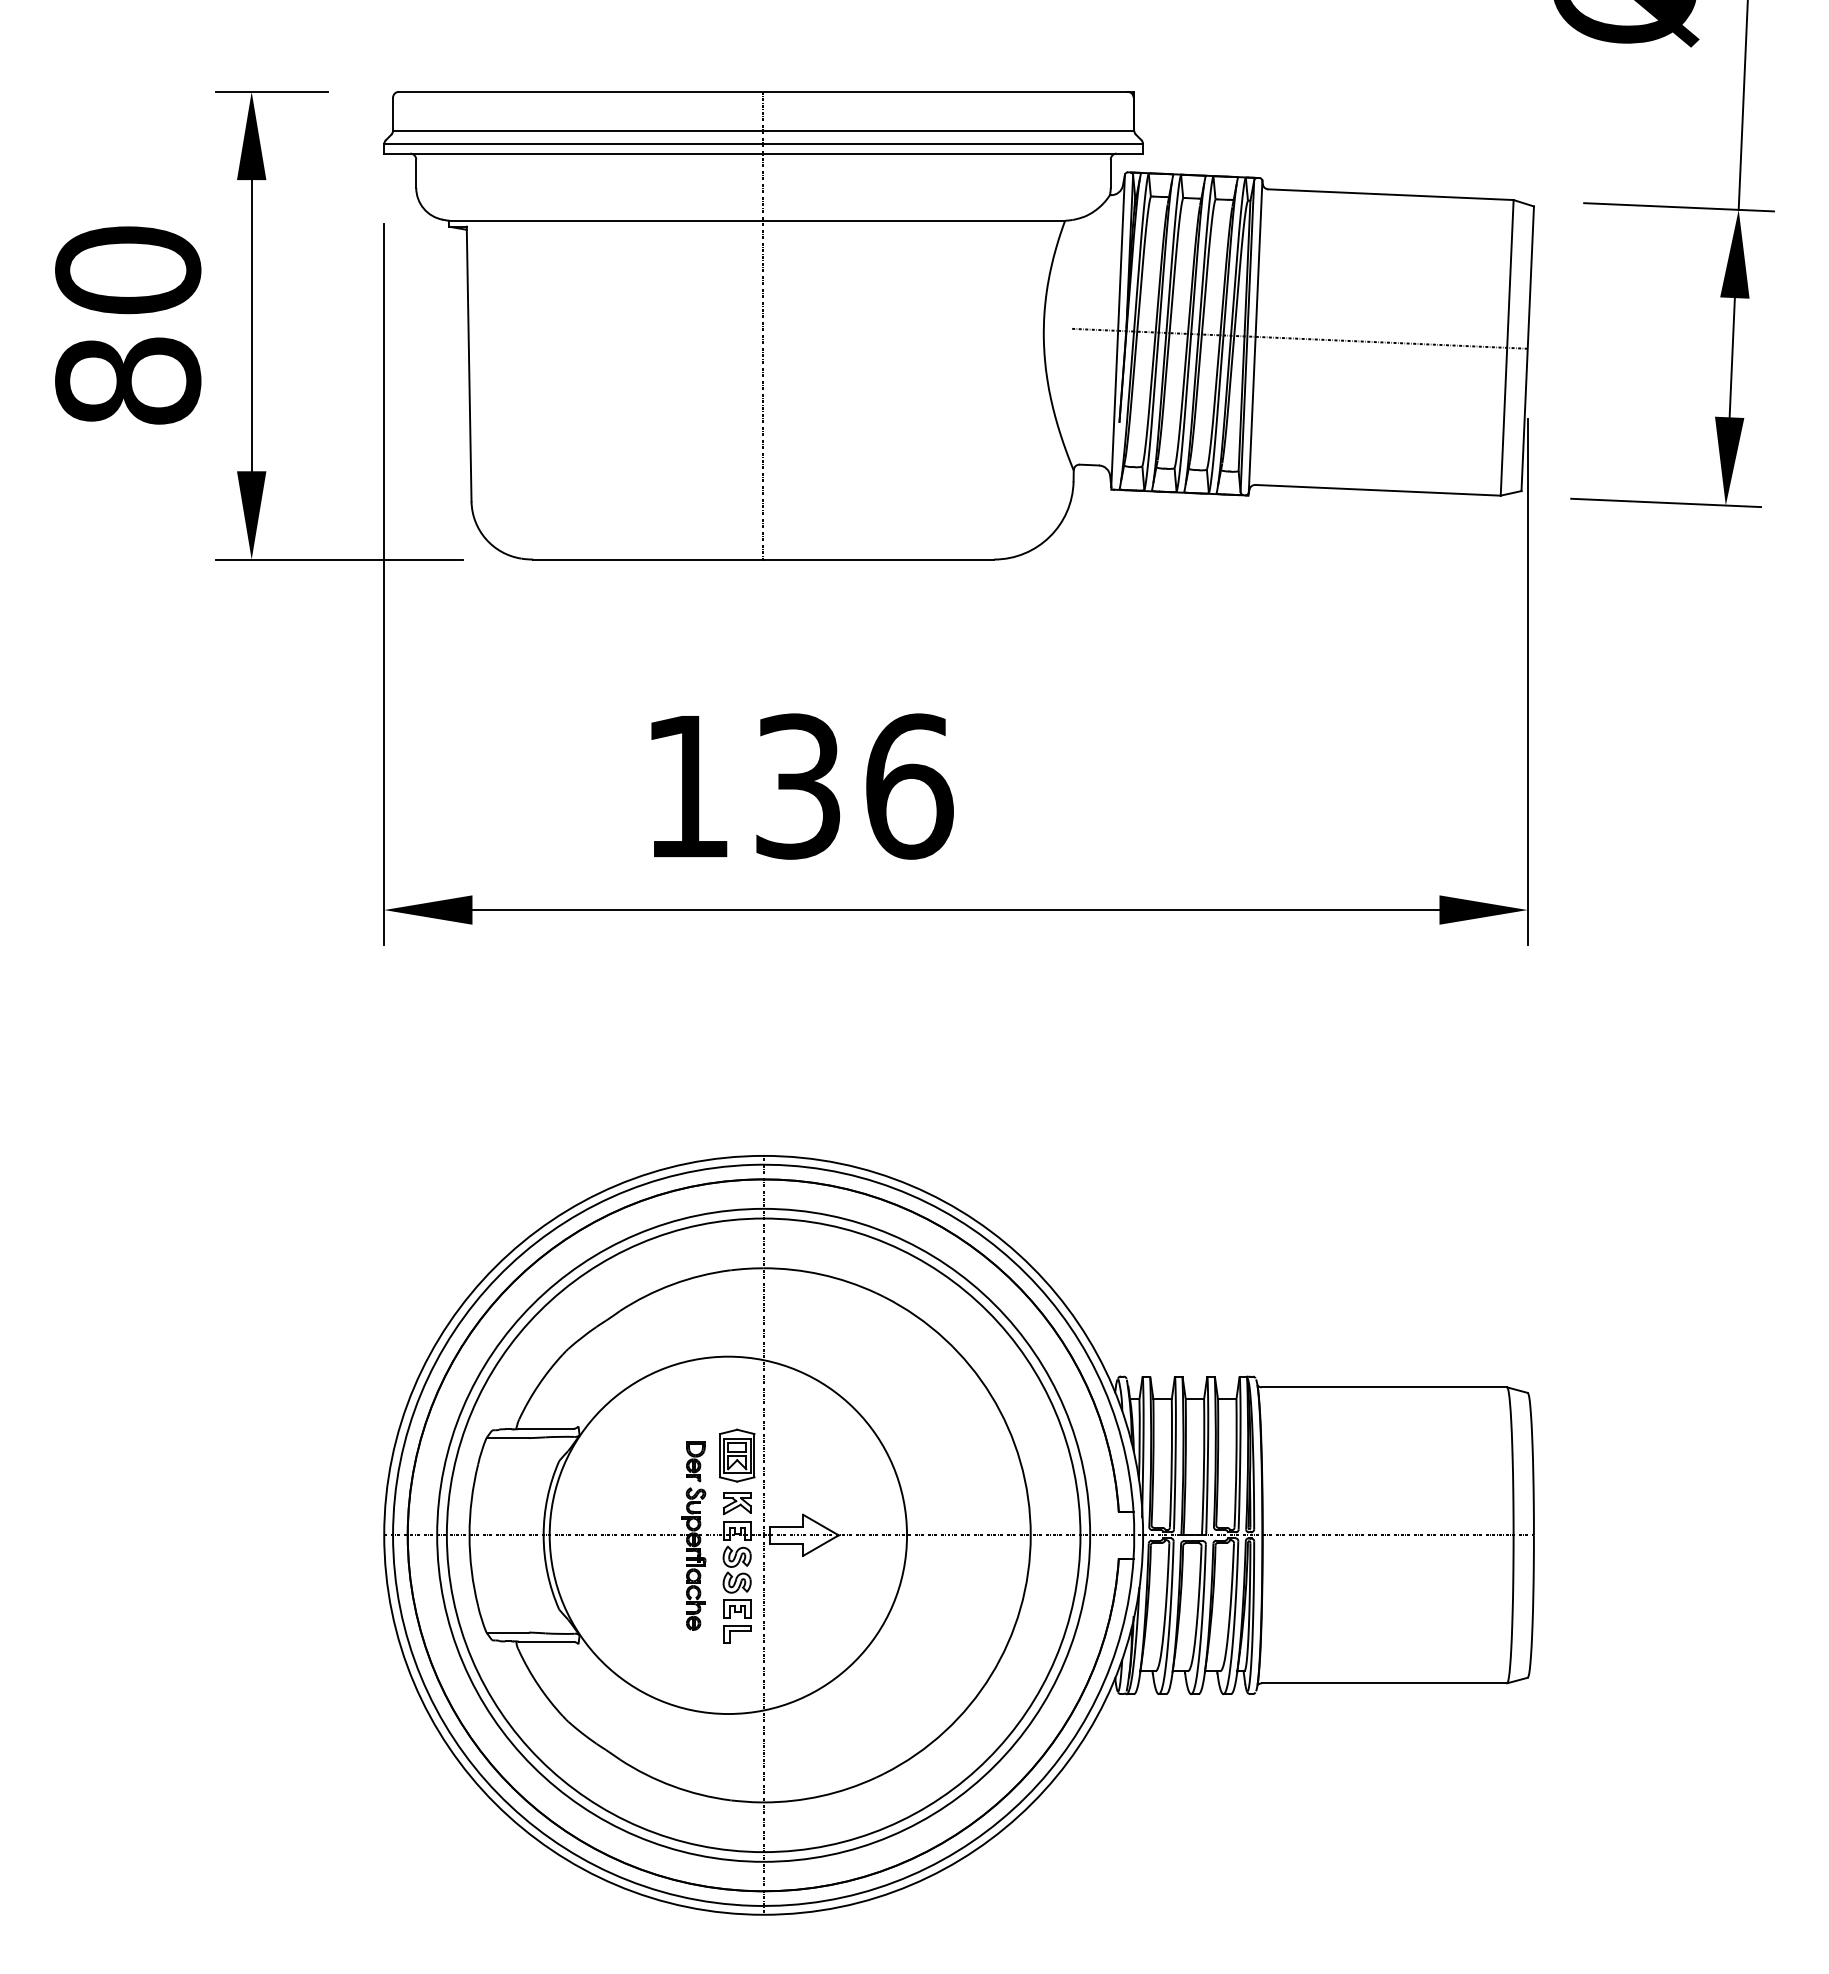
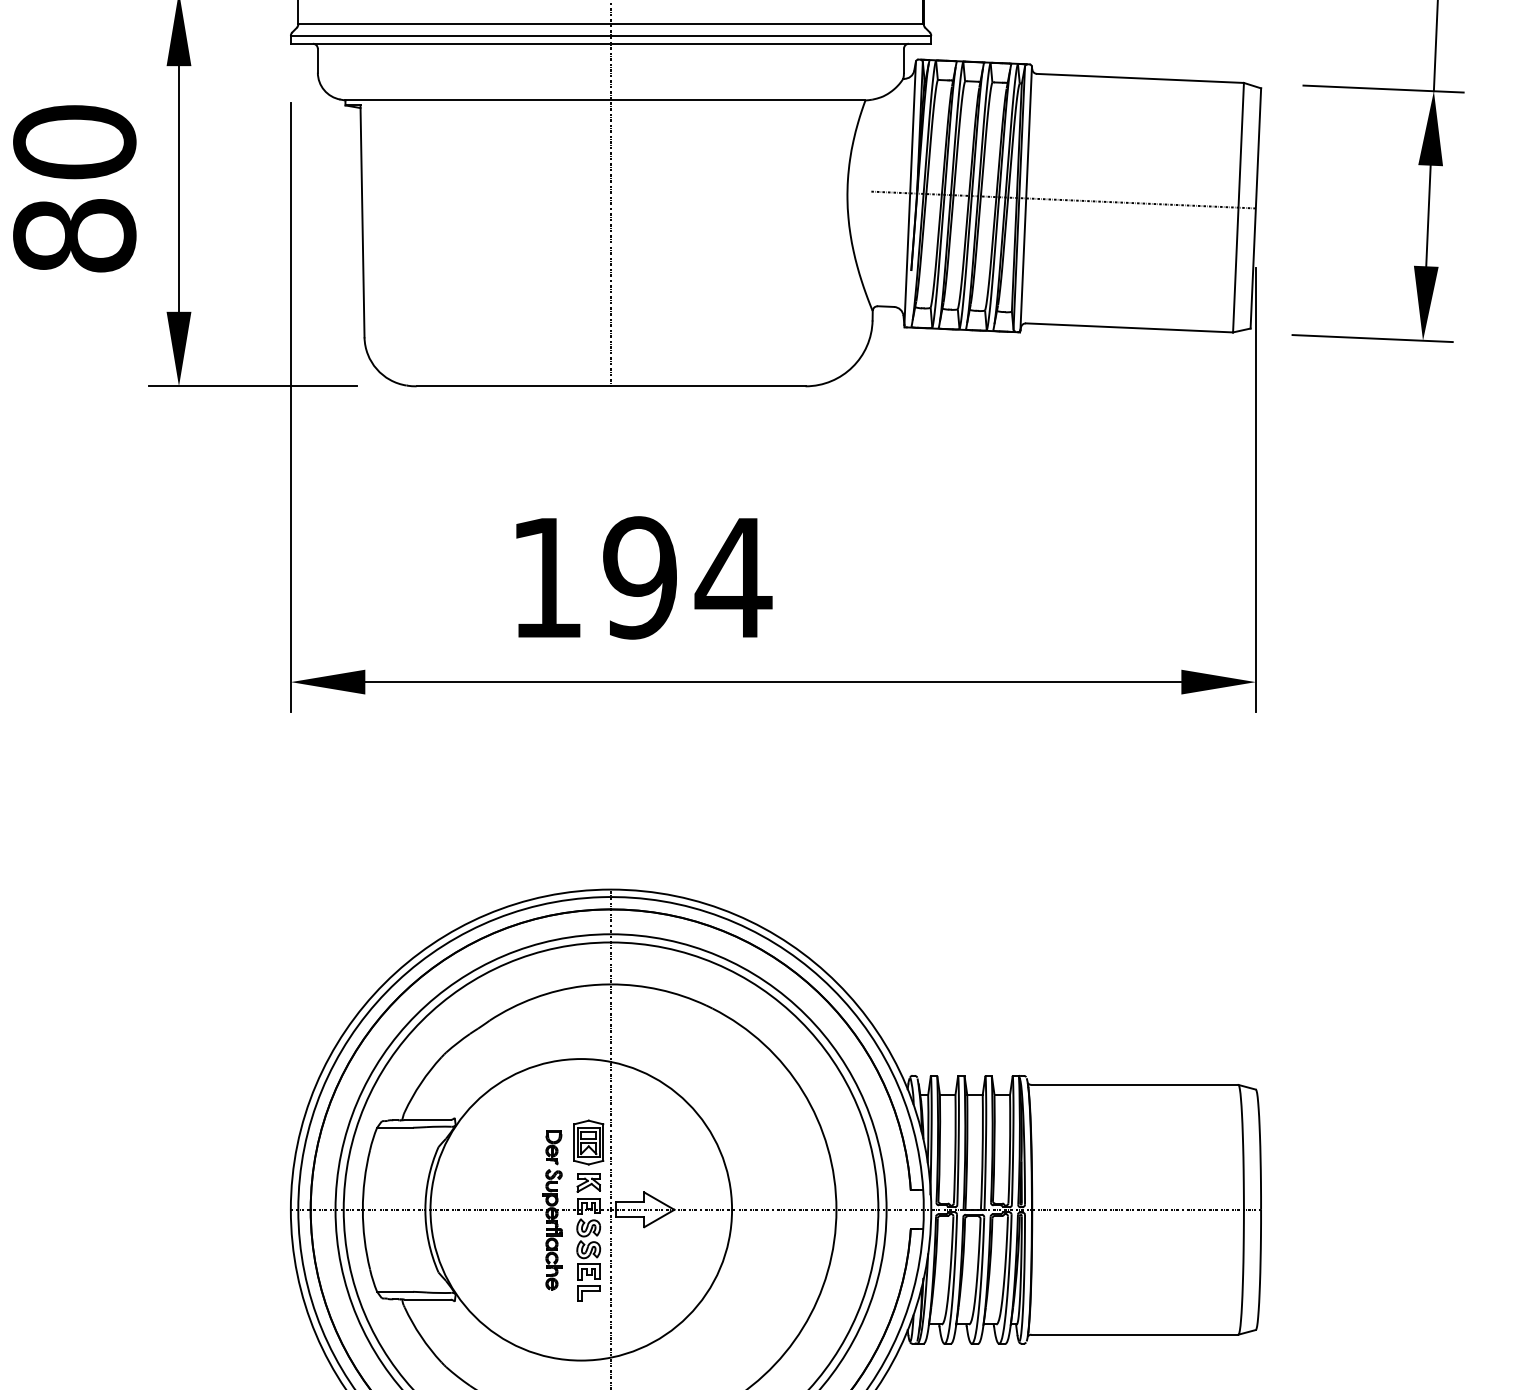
text: (854, 786) -> (687, 577), 136 -> 194

